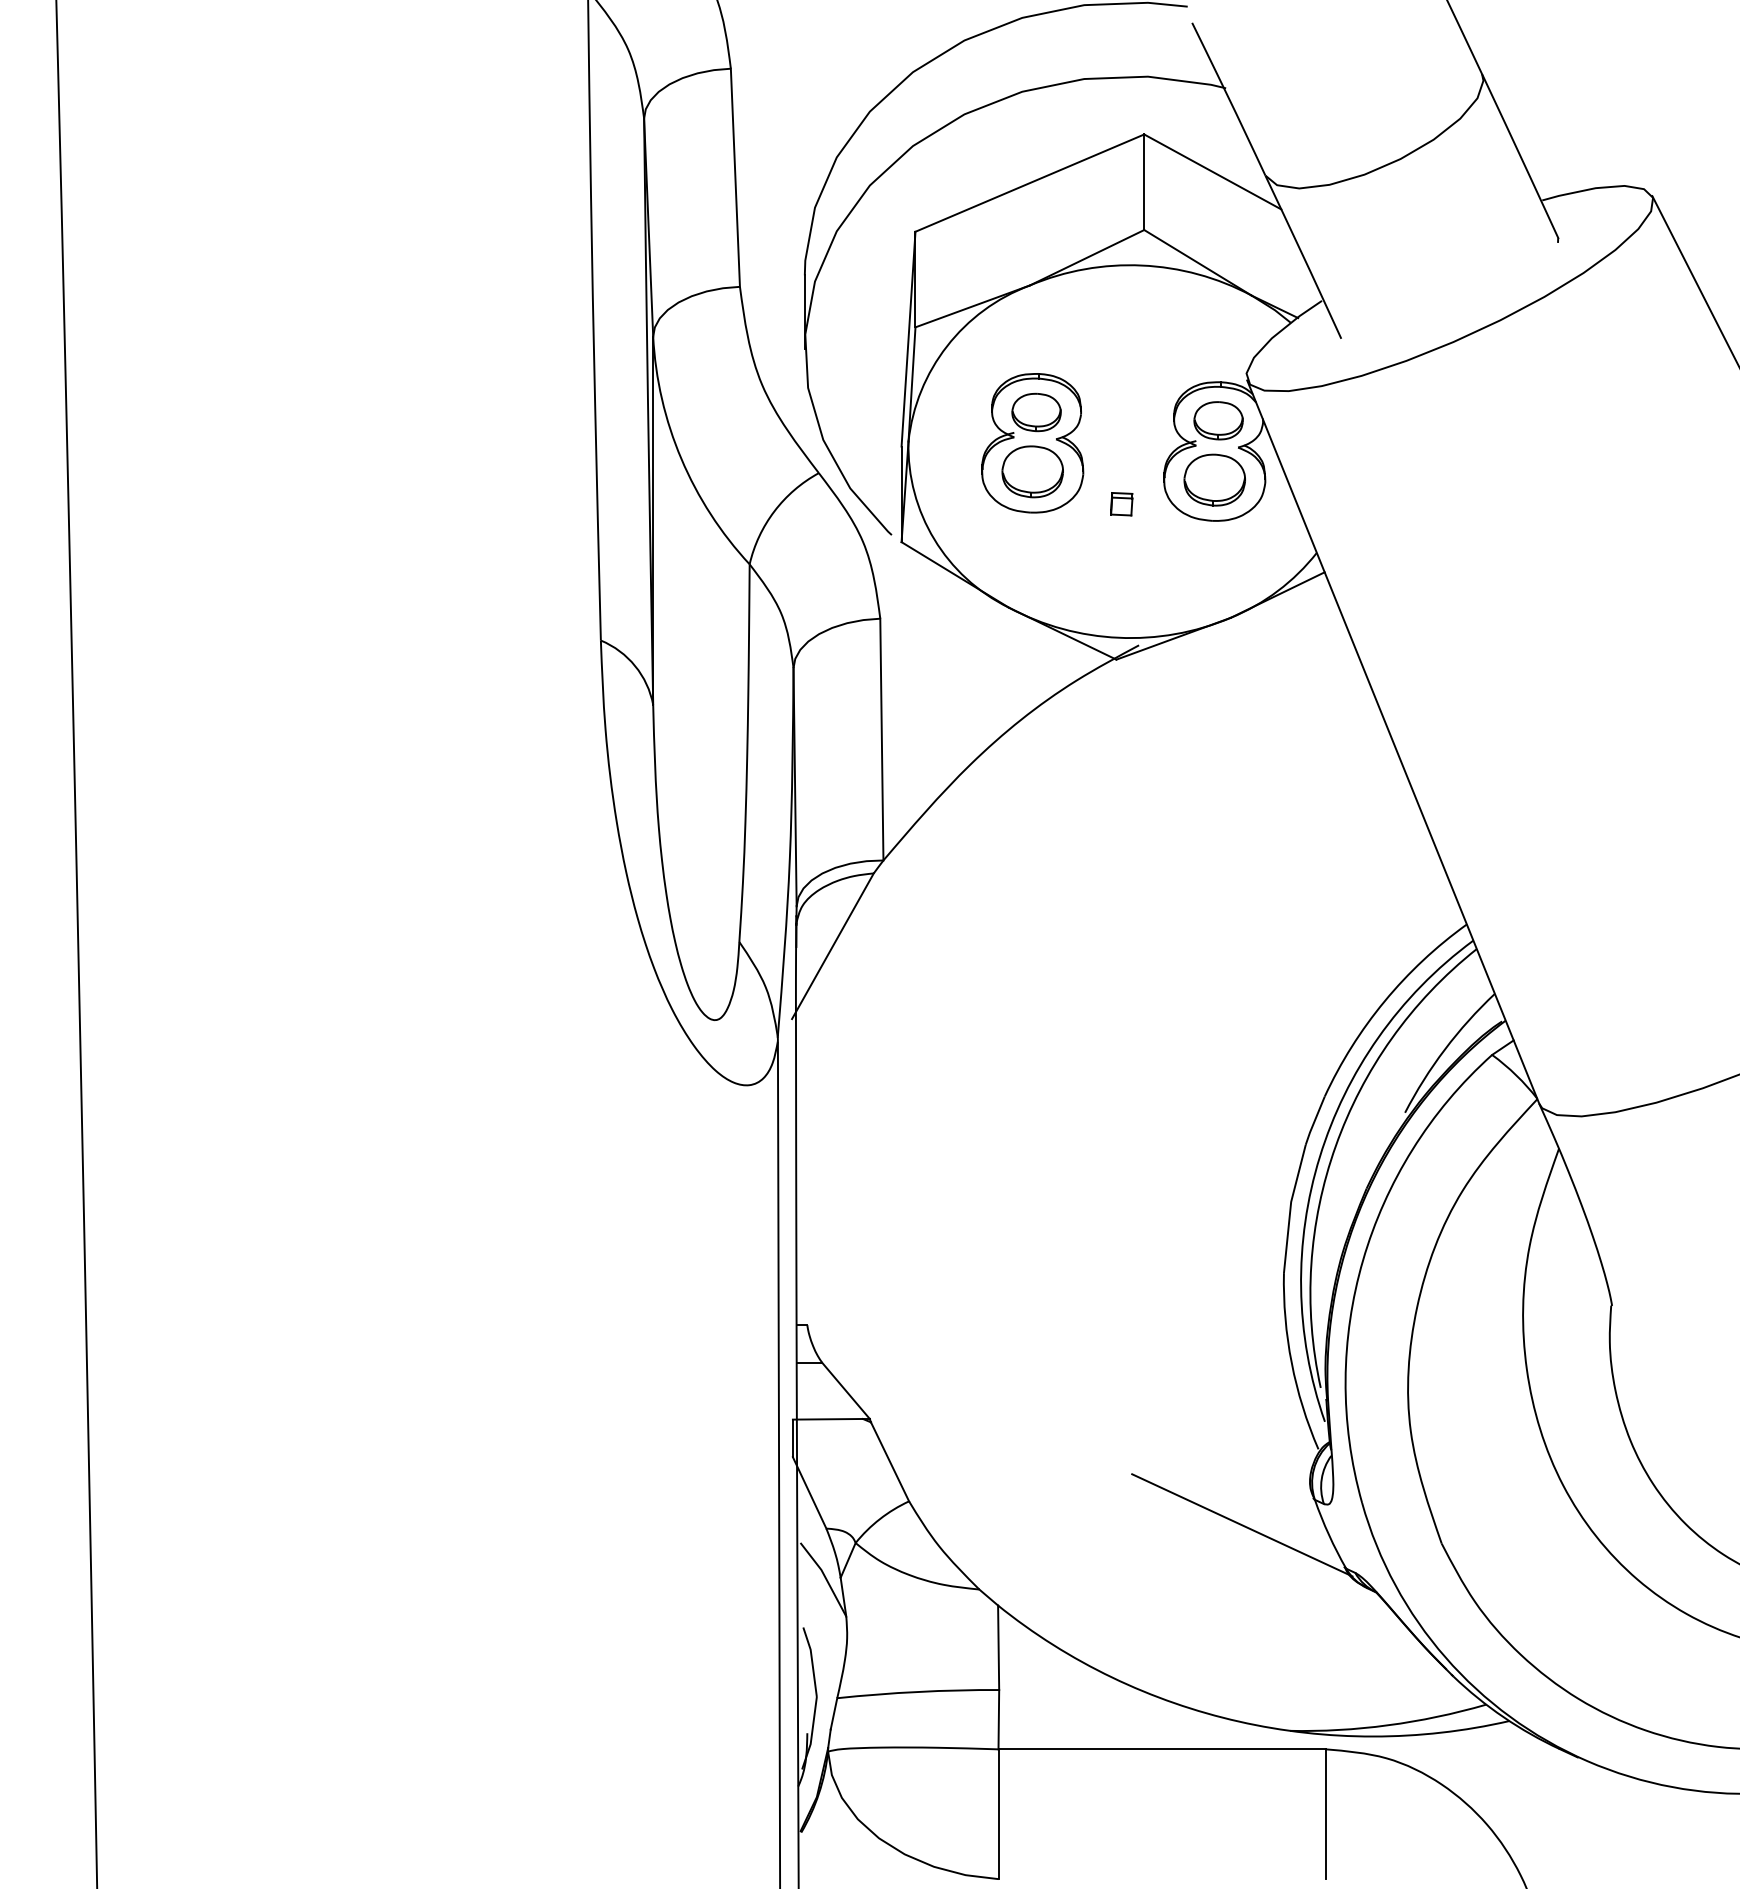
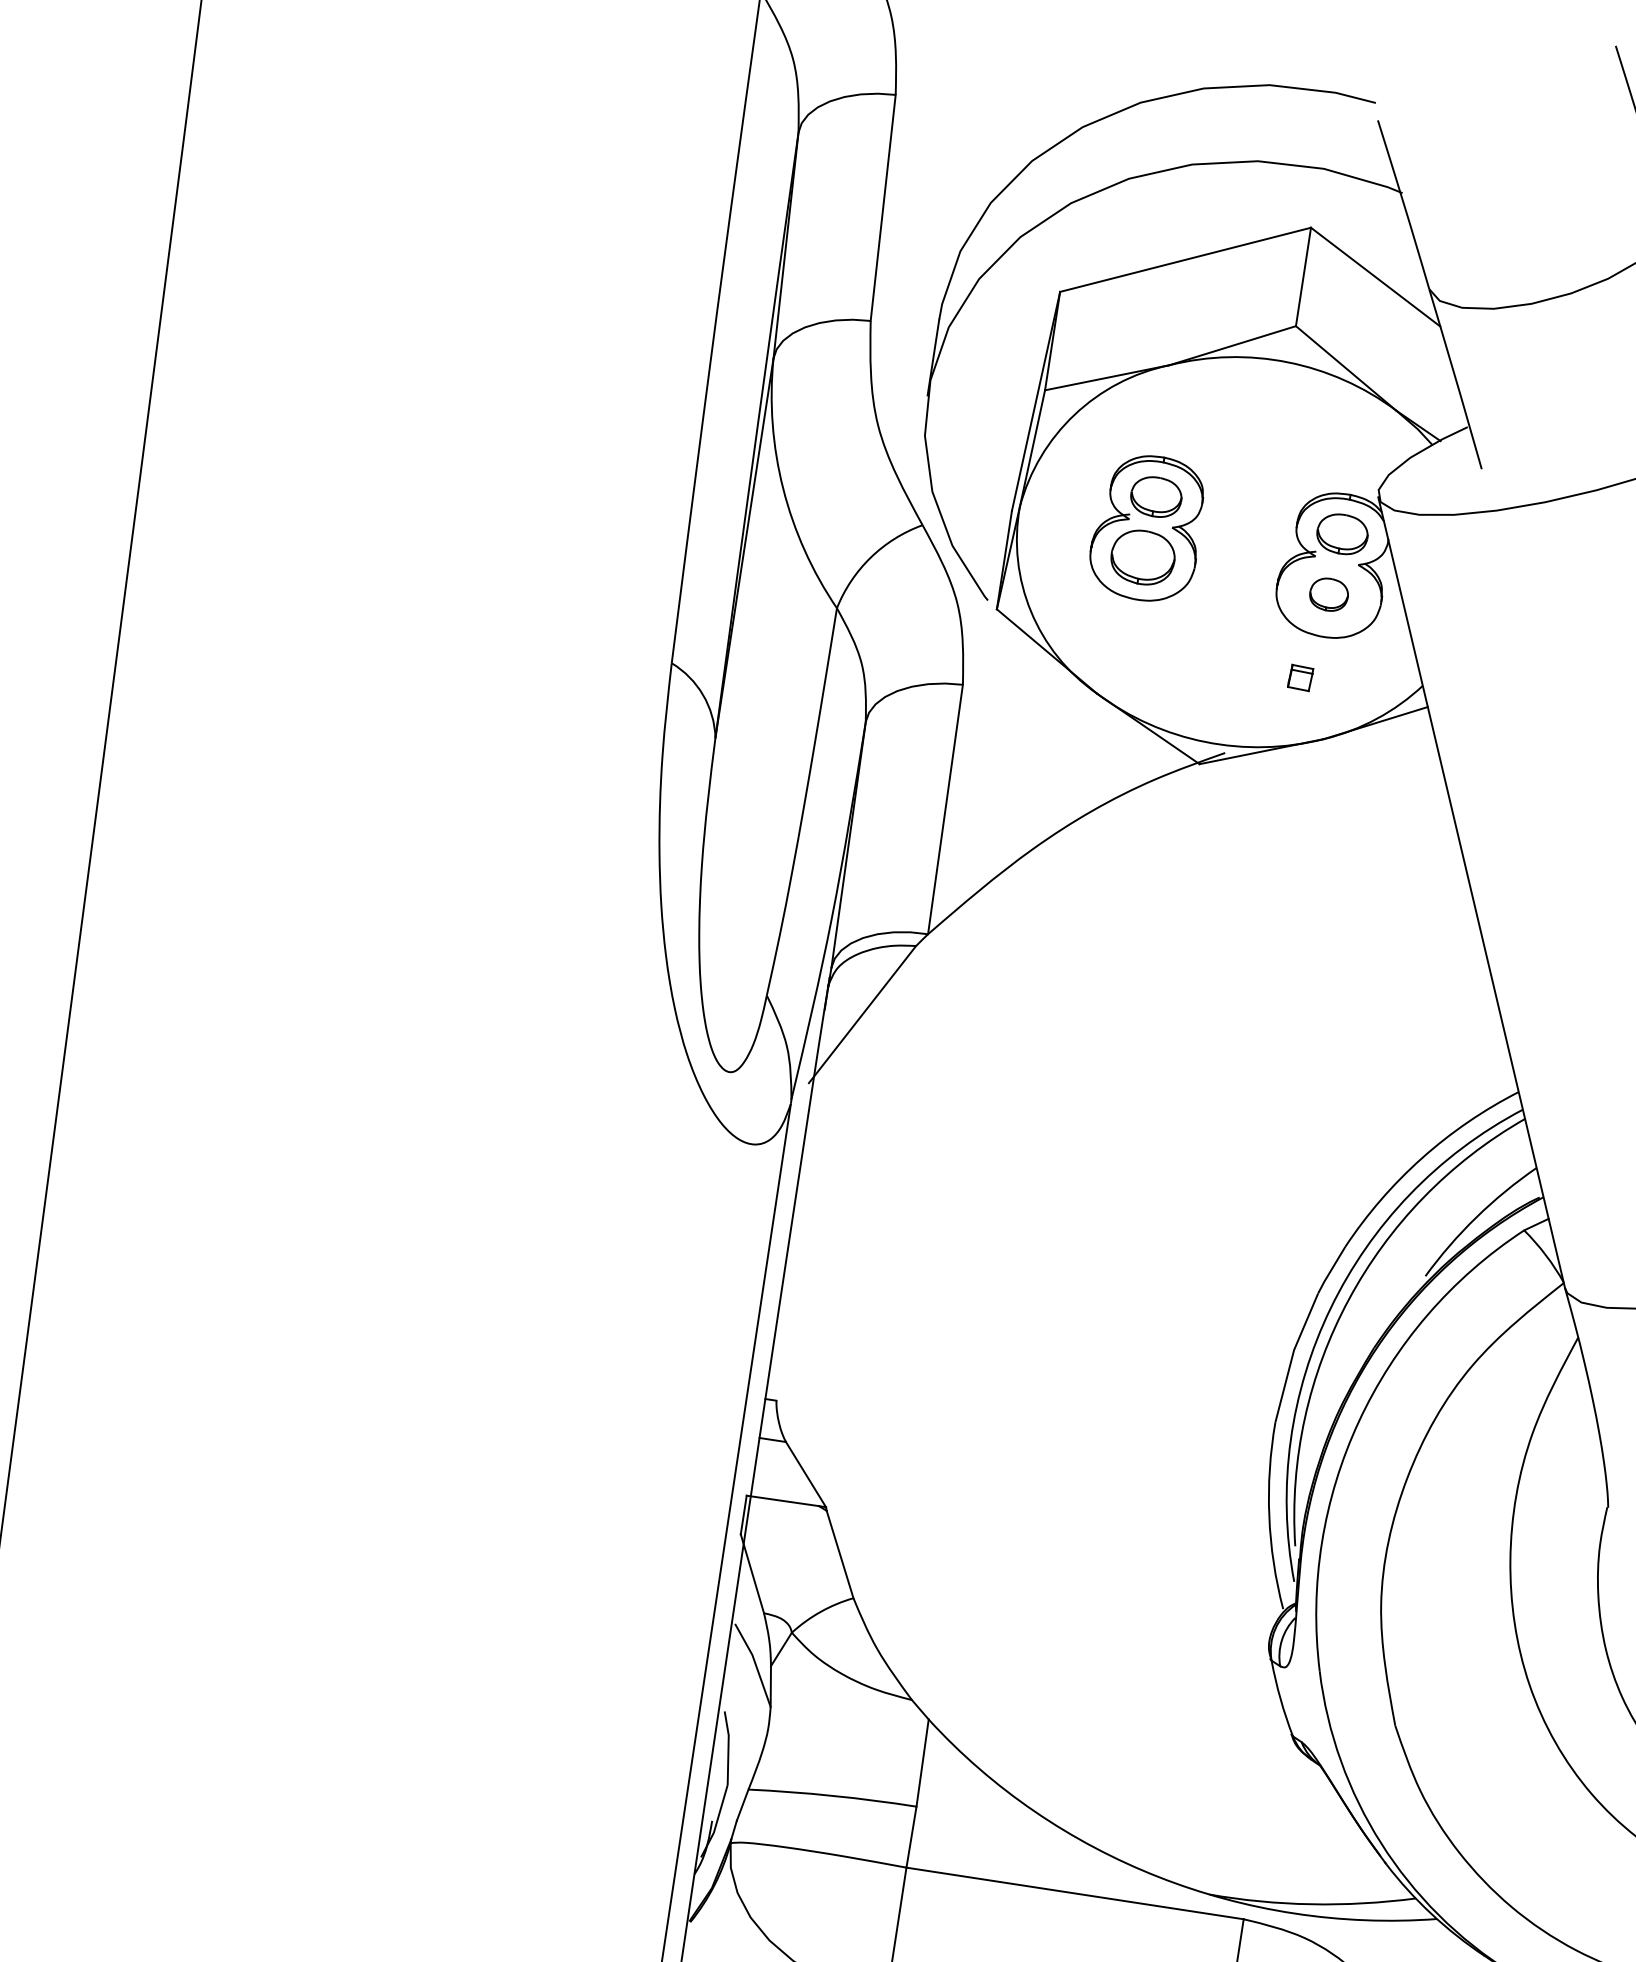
part: (1214, 479) -> (1328, 594), size x0.6
part: (1121, 504) -> (1300, 678), moved
line: (1242, 1525) -> (1192, 1675), removed

